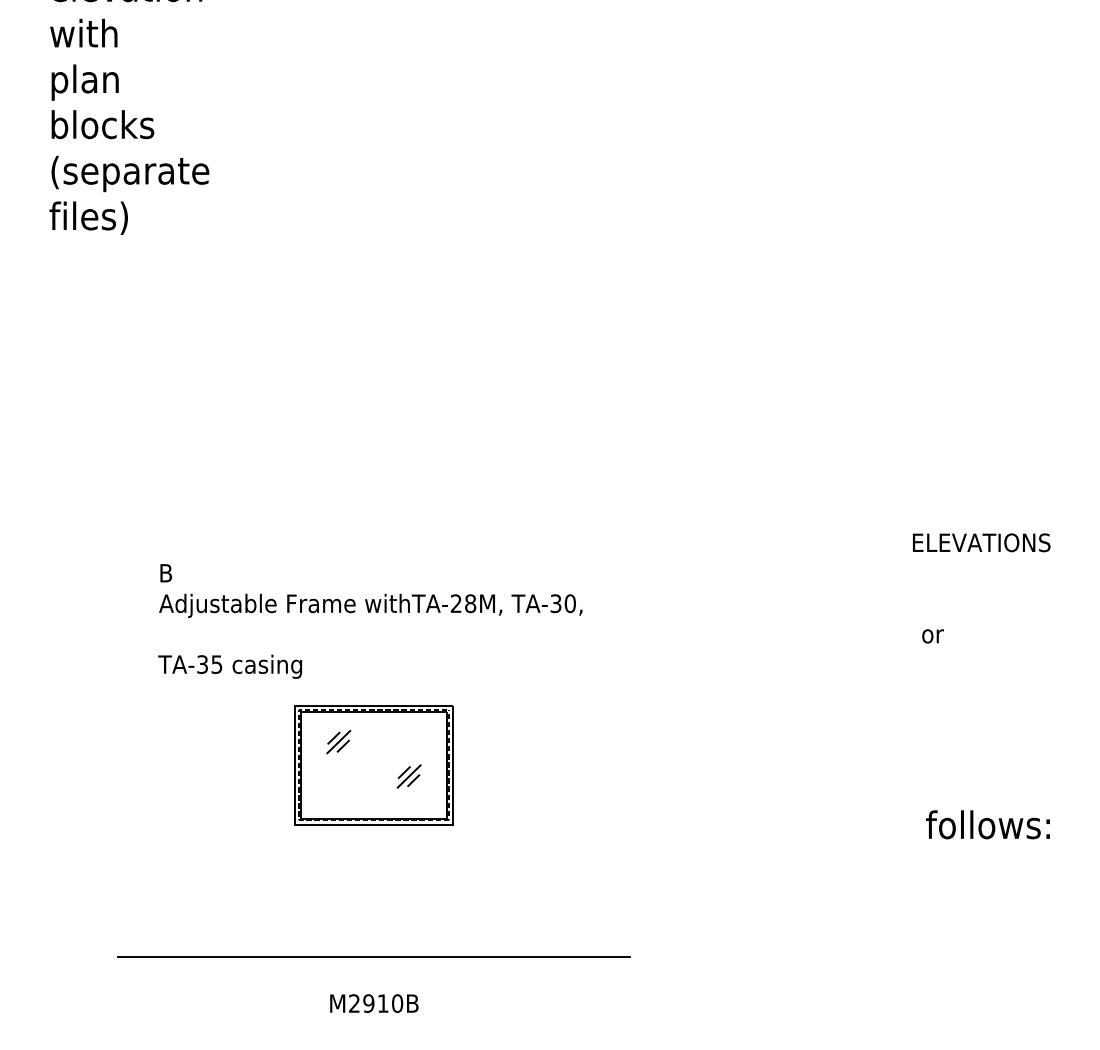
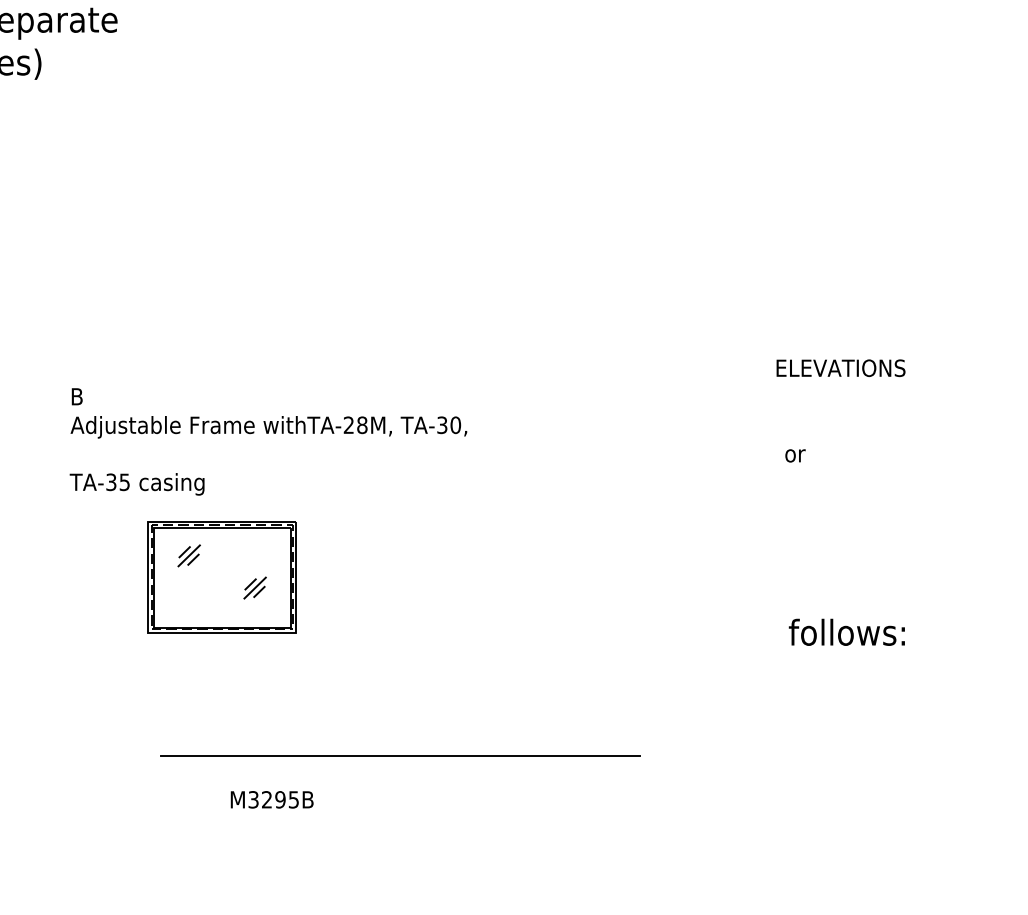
part: (373, 765) -> (221, 577), moved
line: (373, 956) -> (399, 755), moved
text: (376, 1003) -> (274, 799), M2910B -> M3295B

